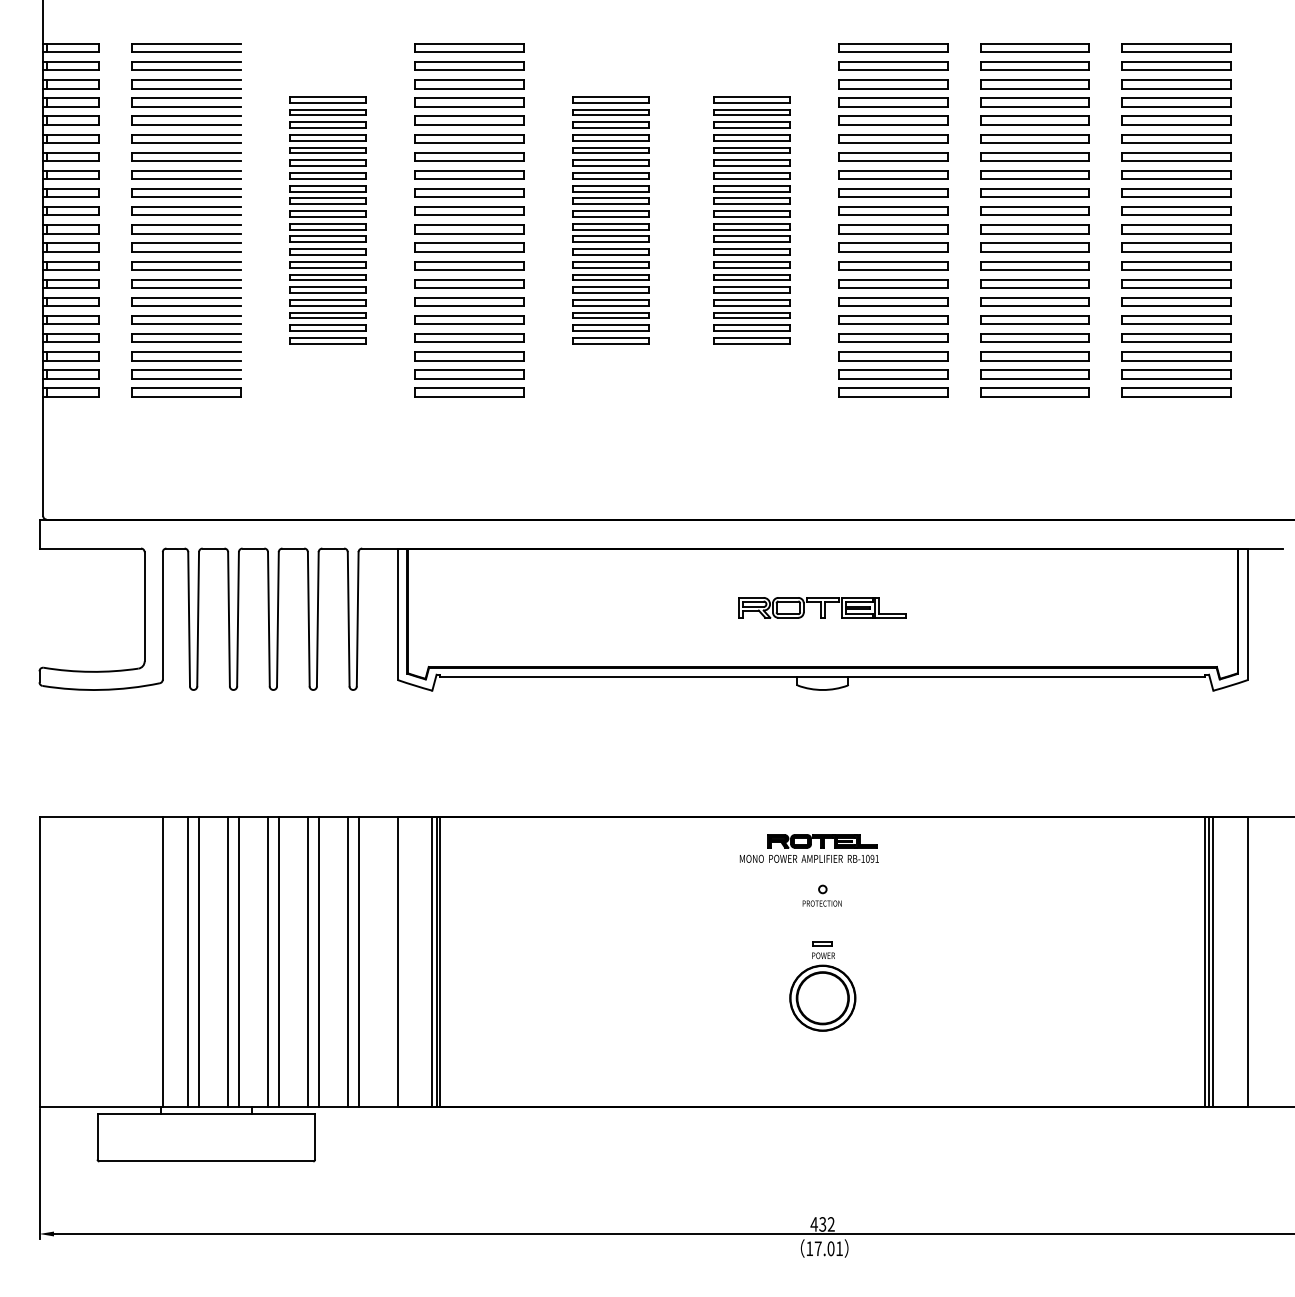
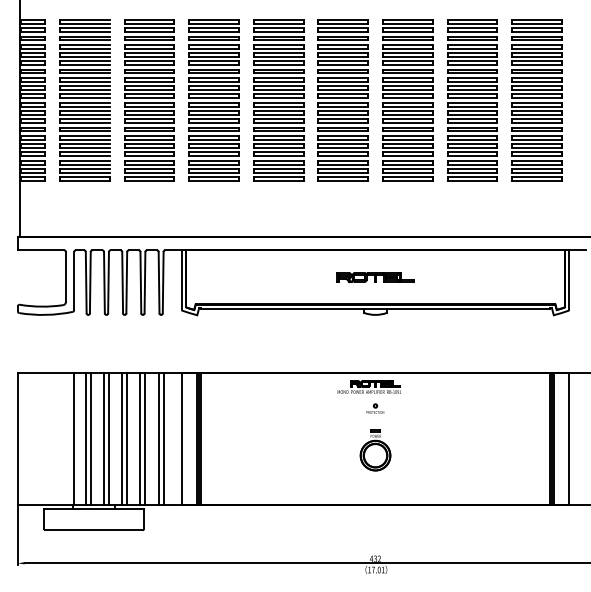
part: (327, 220) -> (149, 100), size x1.43
part: (610, 220) -> (278, 100), size x1.43
part: (750, 220) -> (342, 100), size x1.43

